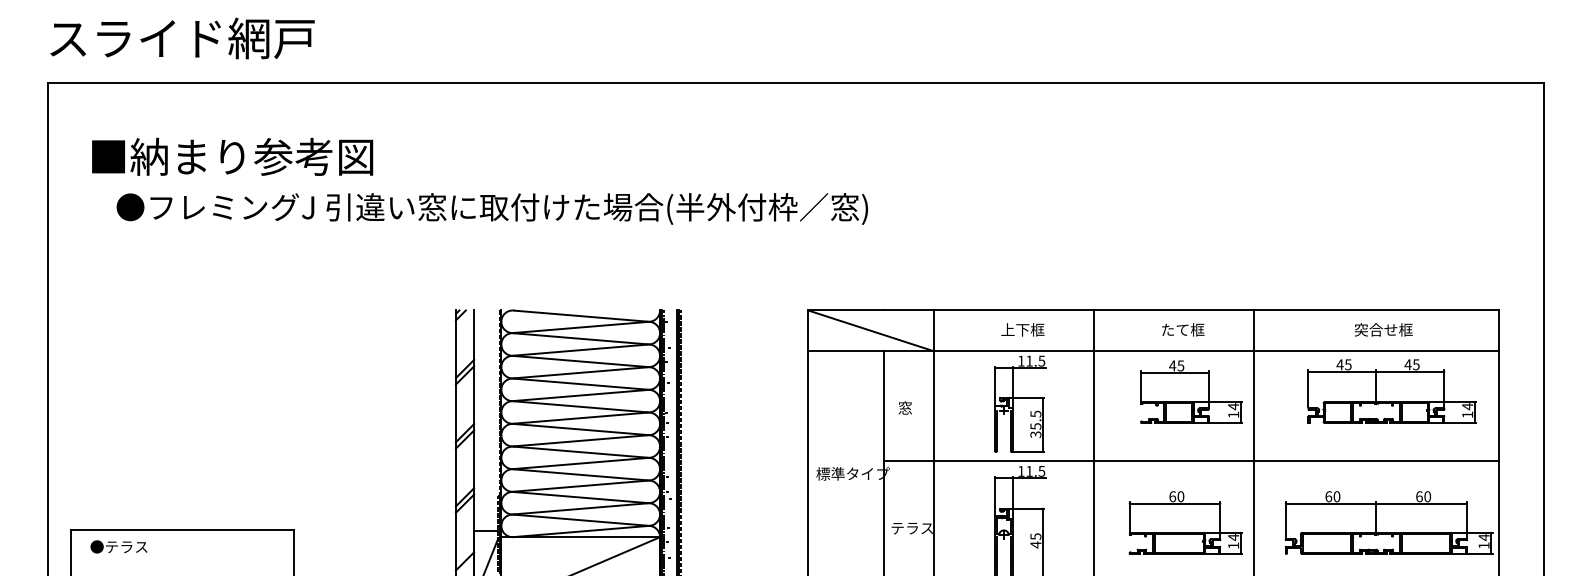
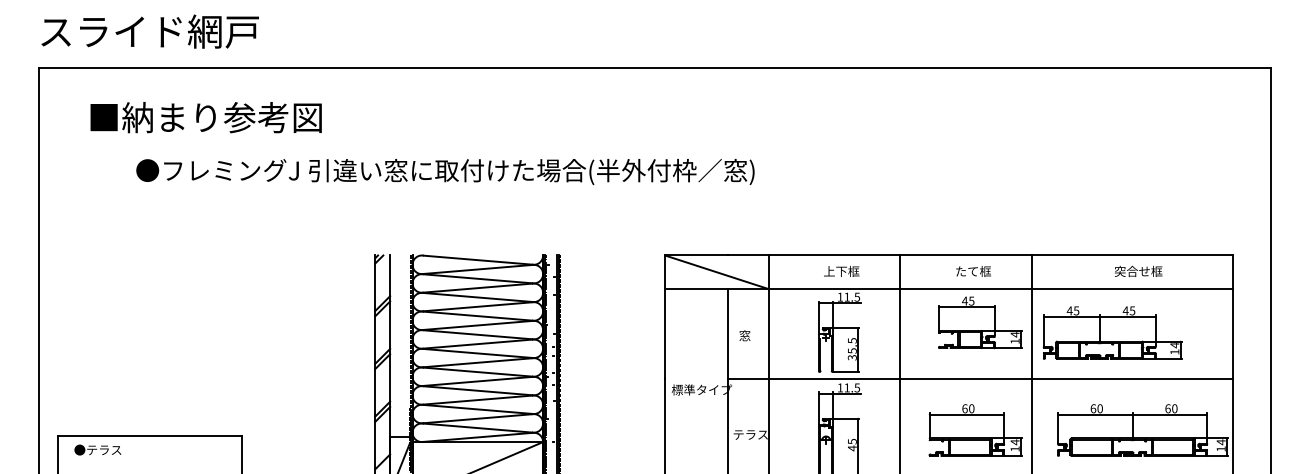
text: (232, 156) -> (206, 117), moved
text: (491, 208) -> (444, 171), moved
part: (1391, 391) -> (1112, 332), moved

